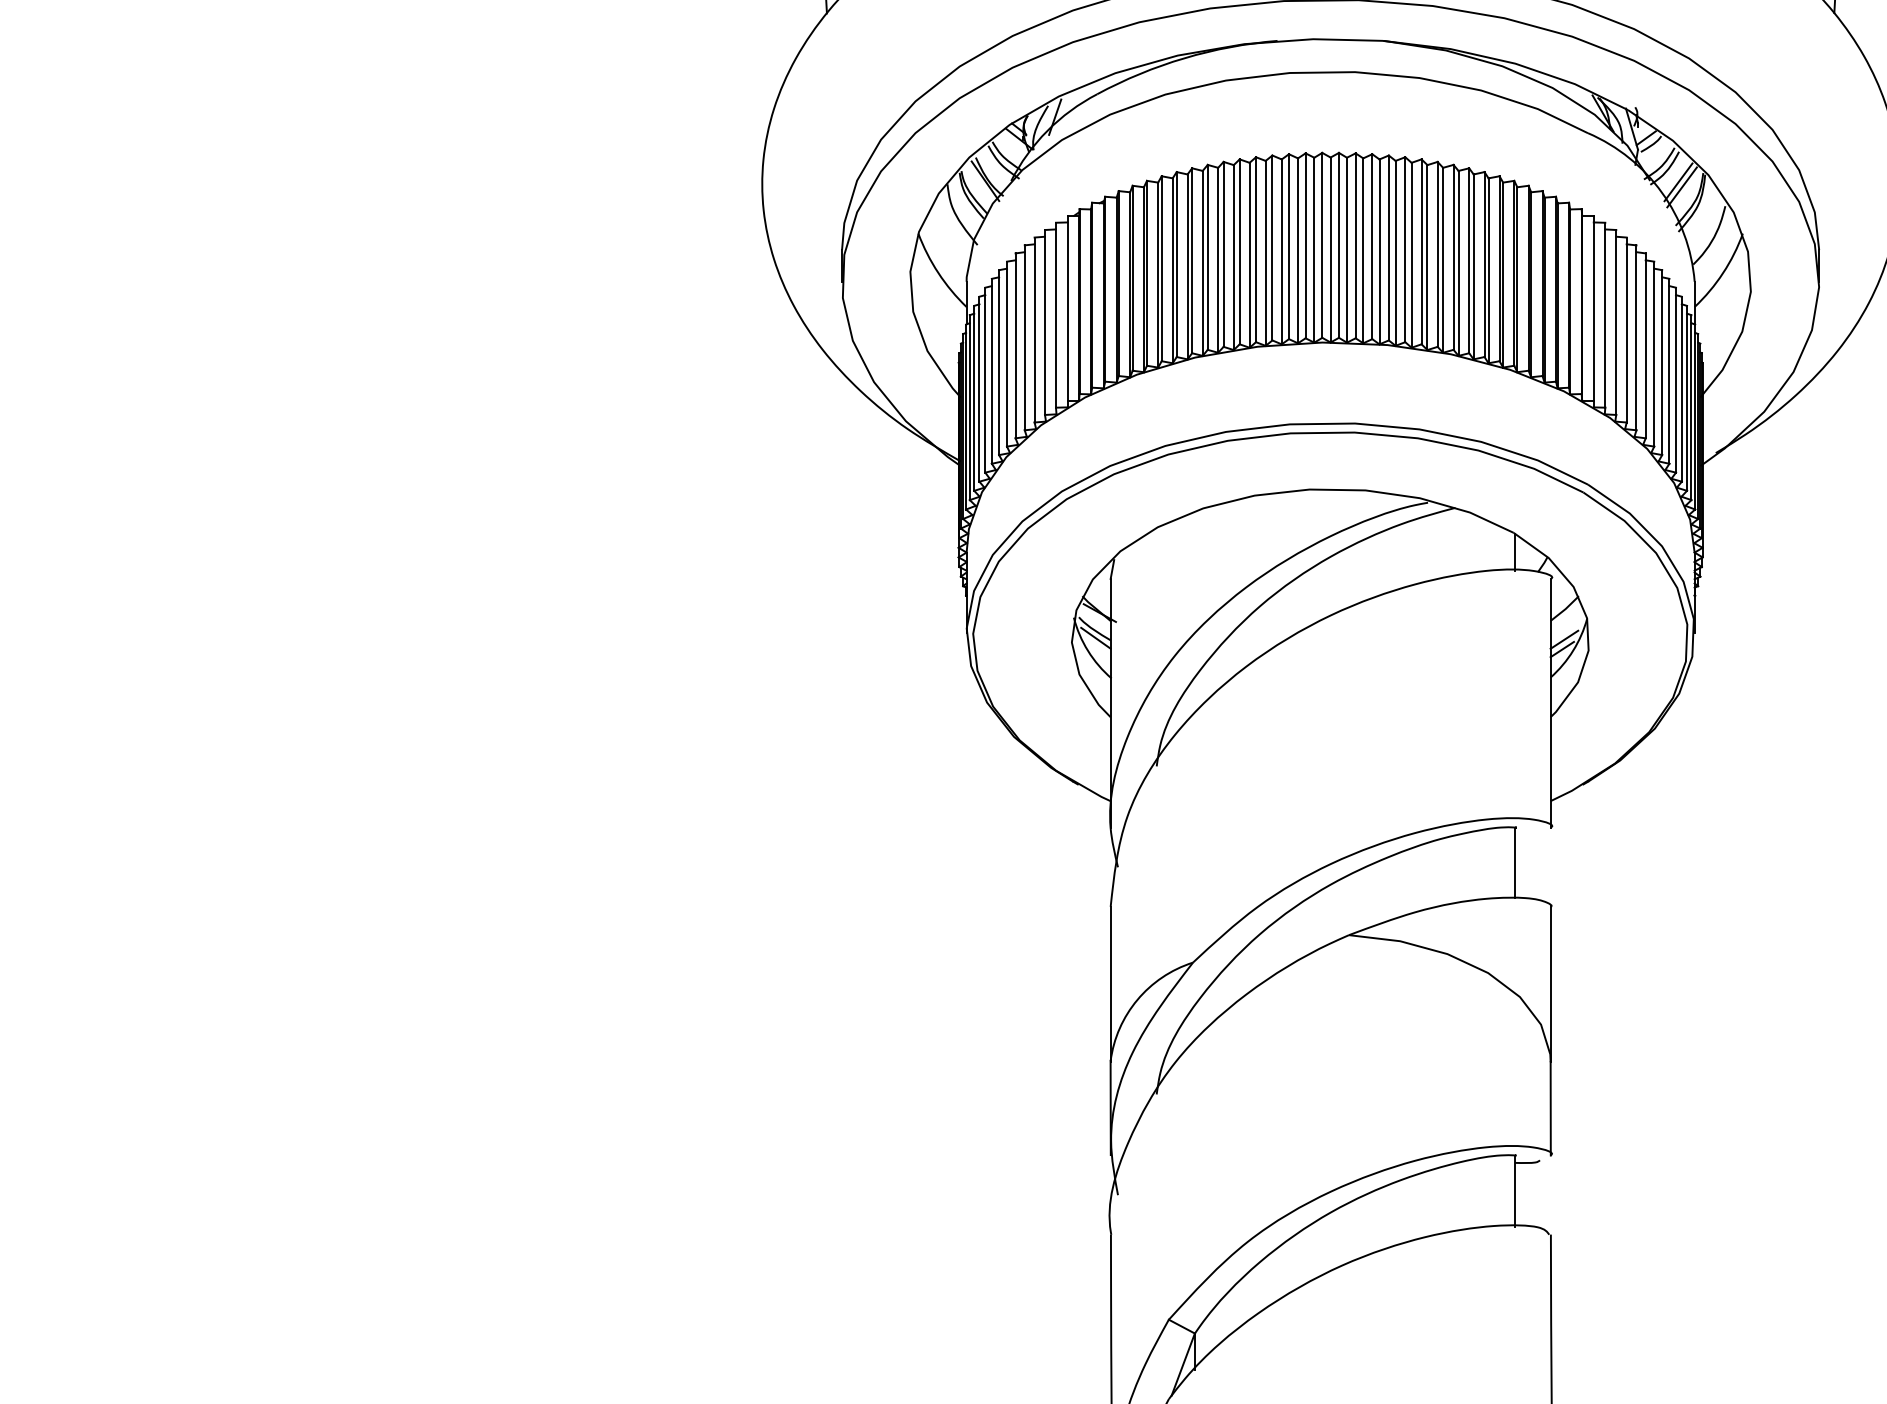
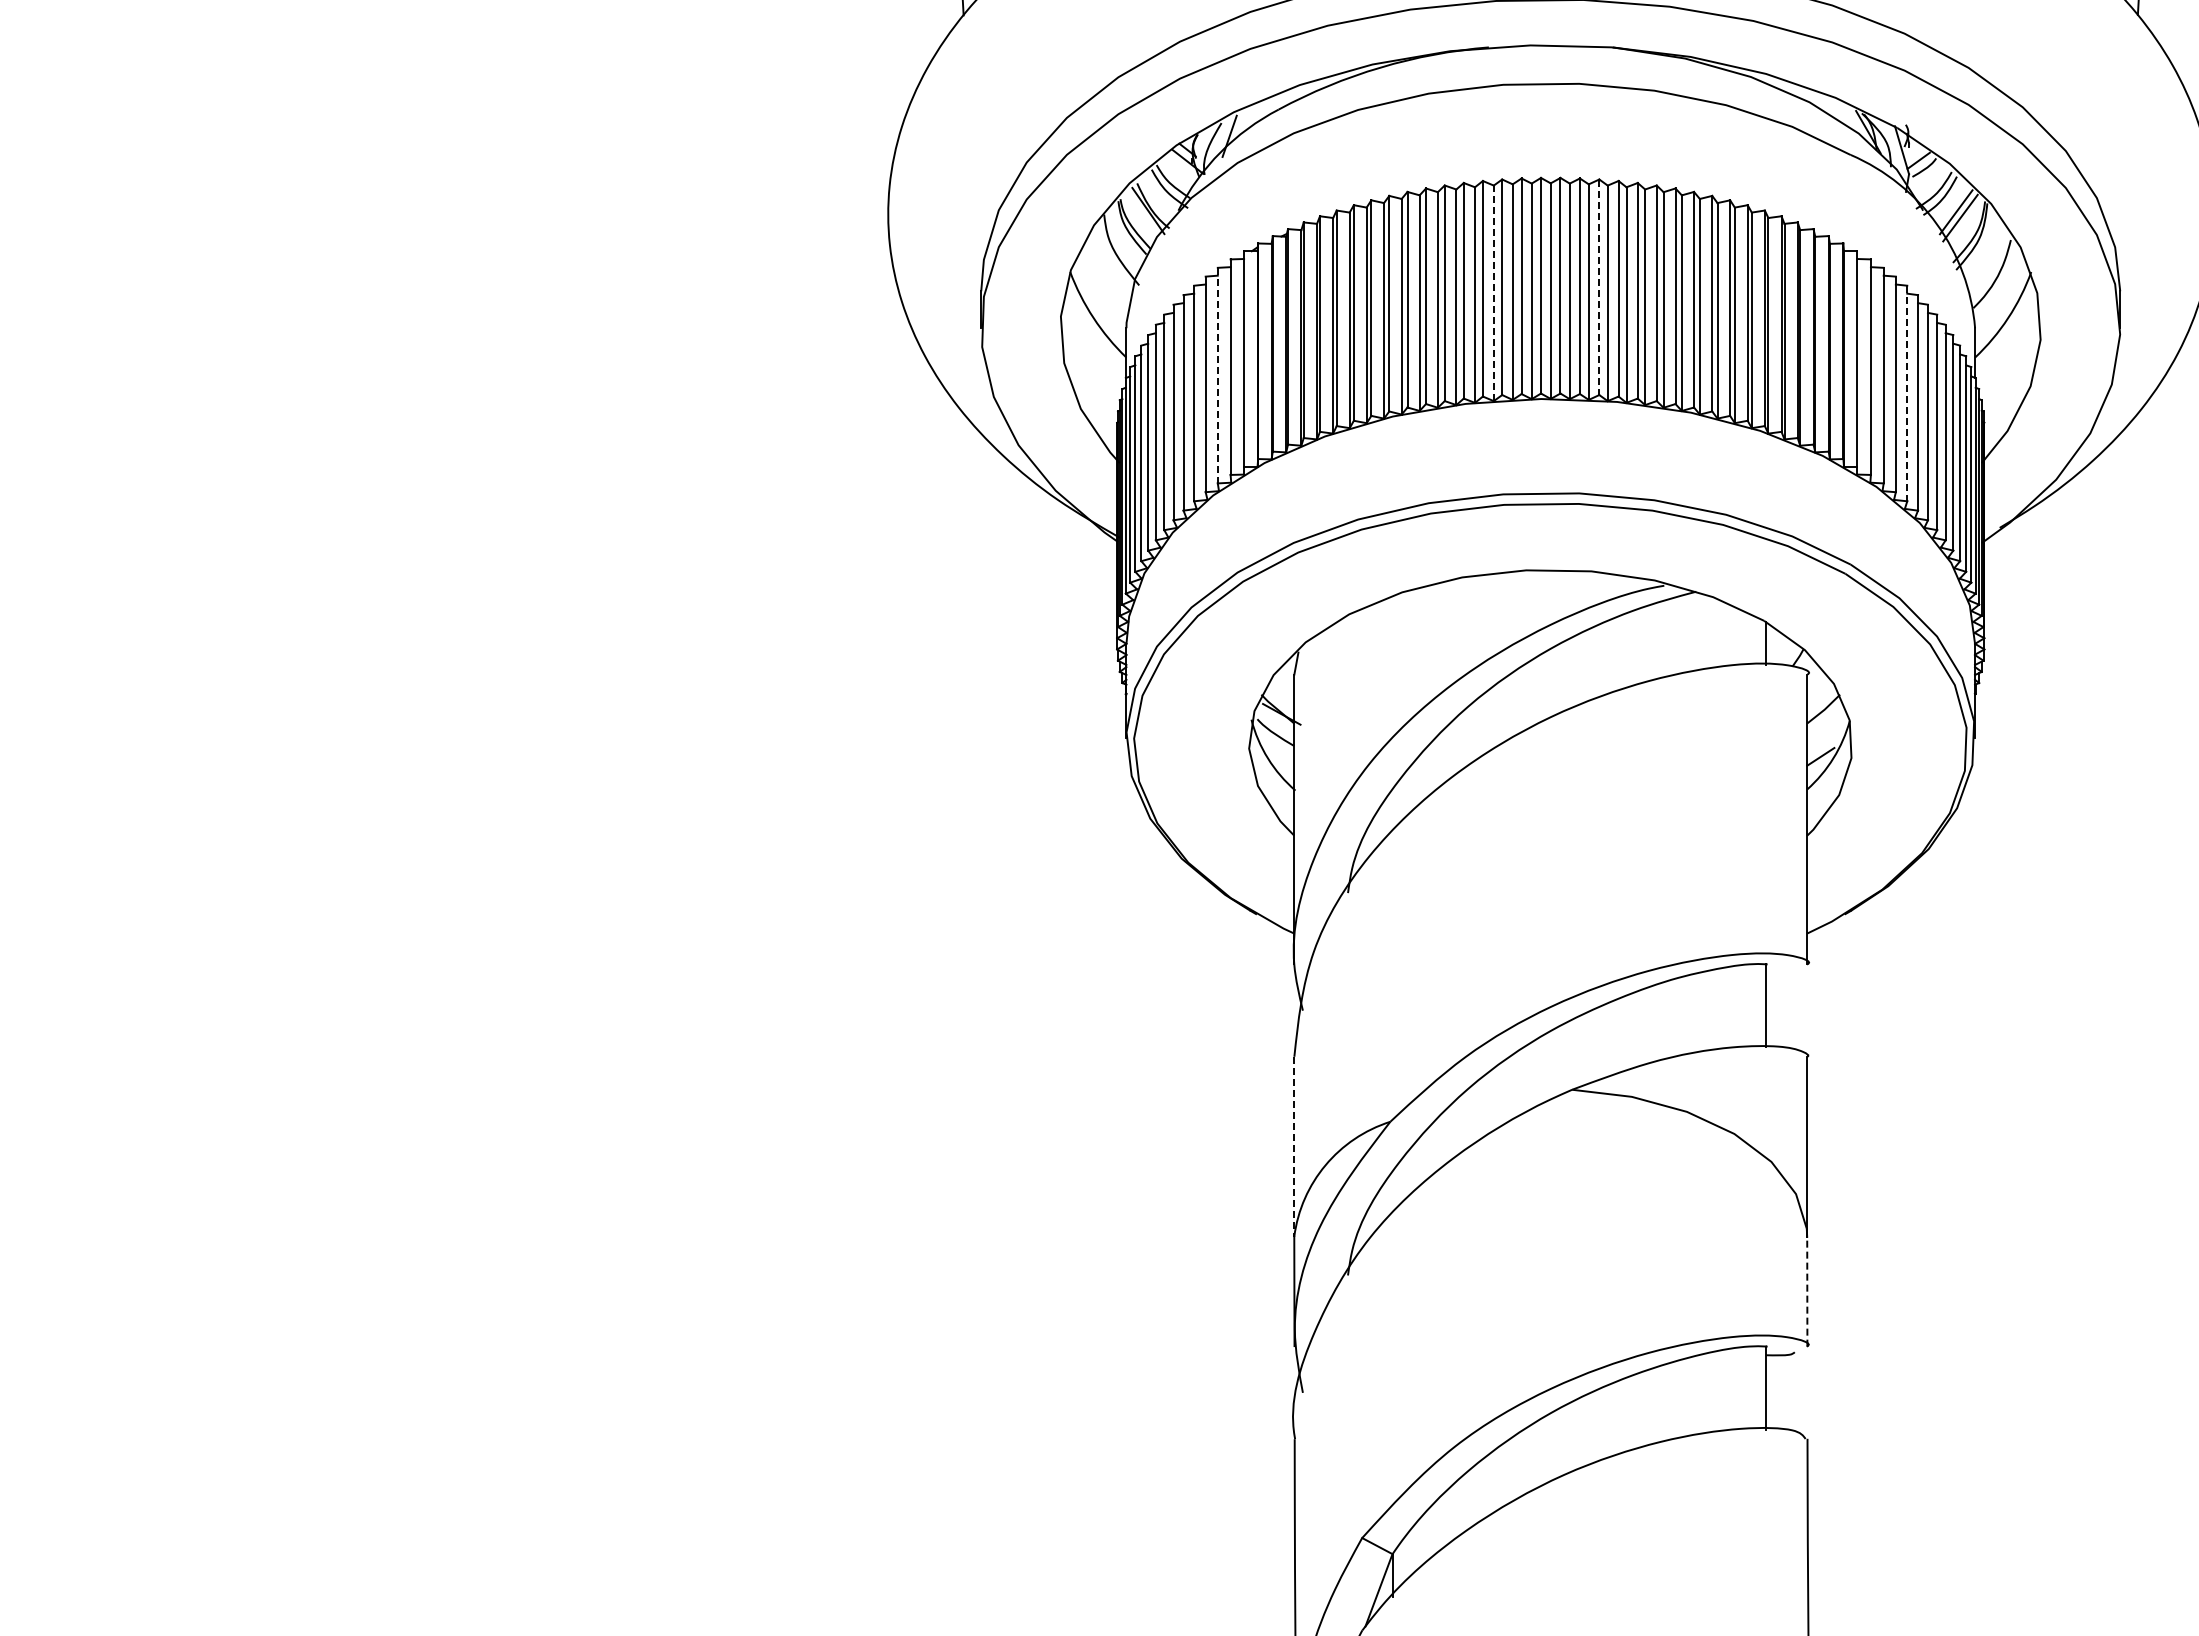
line: (1372, 246) -> (1599, 287), solid -> dashed
line: (1281, 252) -> (1493, 293), solid -> dashed
line: (1044, 322) -> (1217, 375), solid -> dashed
line: (1636, 337) -> (1907, 393), solid -> dashed
line: (1096, 638) -> (1277, 743), removed
line: (1564, 638) -> (1823, 744), removed
line: (1110, 984) -> (1294, 1147), solid -> dashed
line: (1550, 1108) -> (1807, 1291), solid -> dashed

